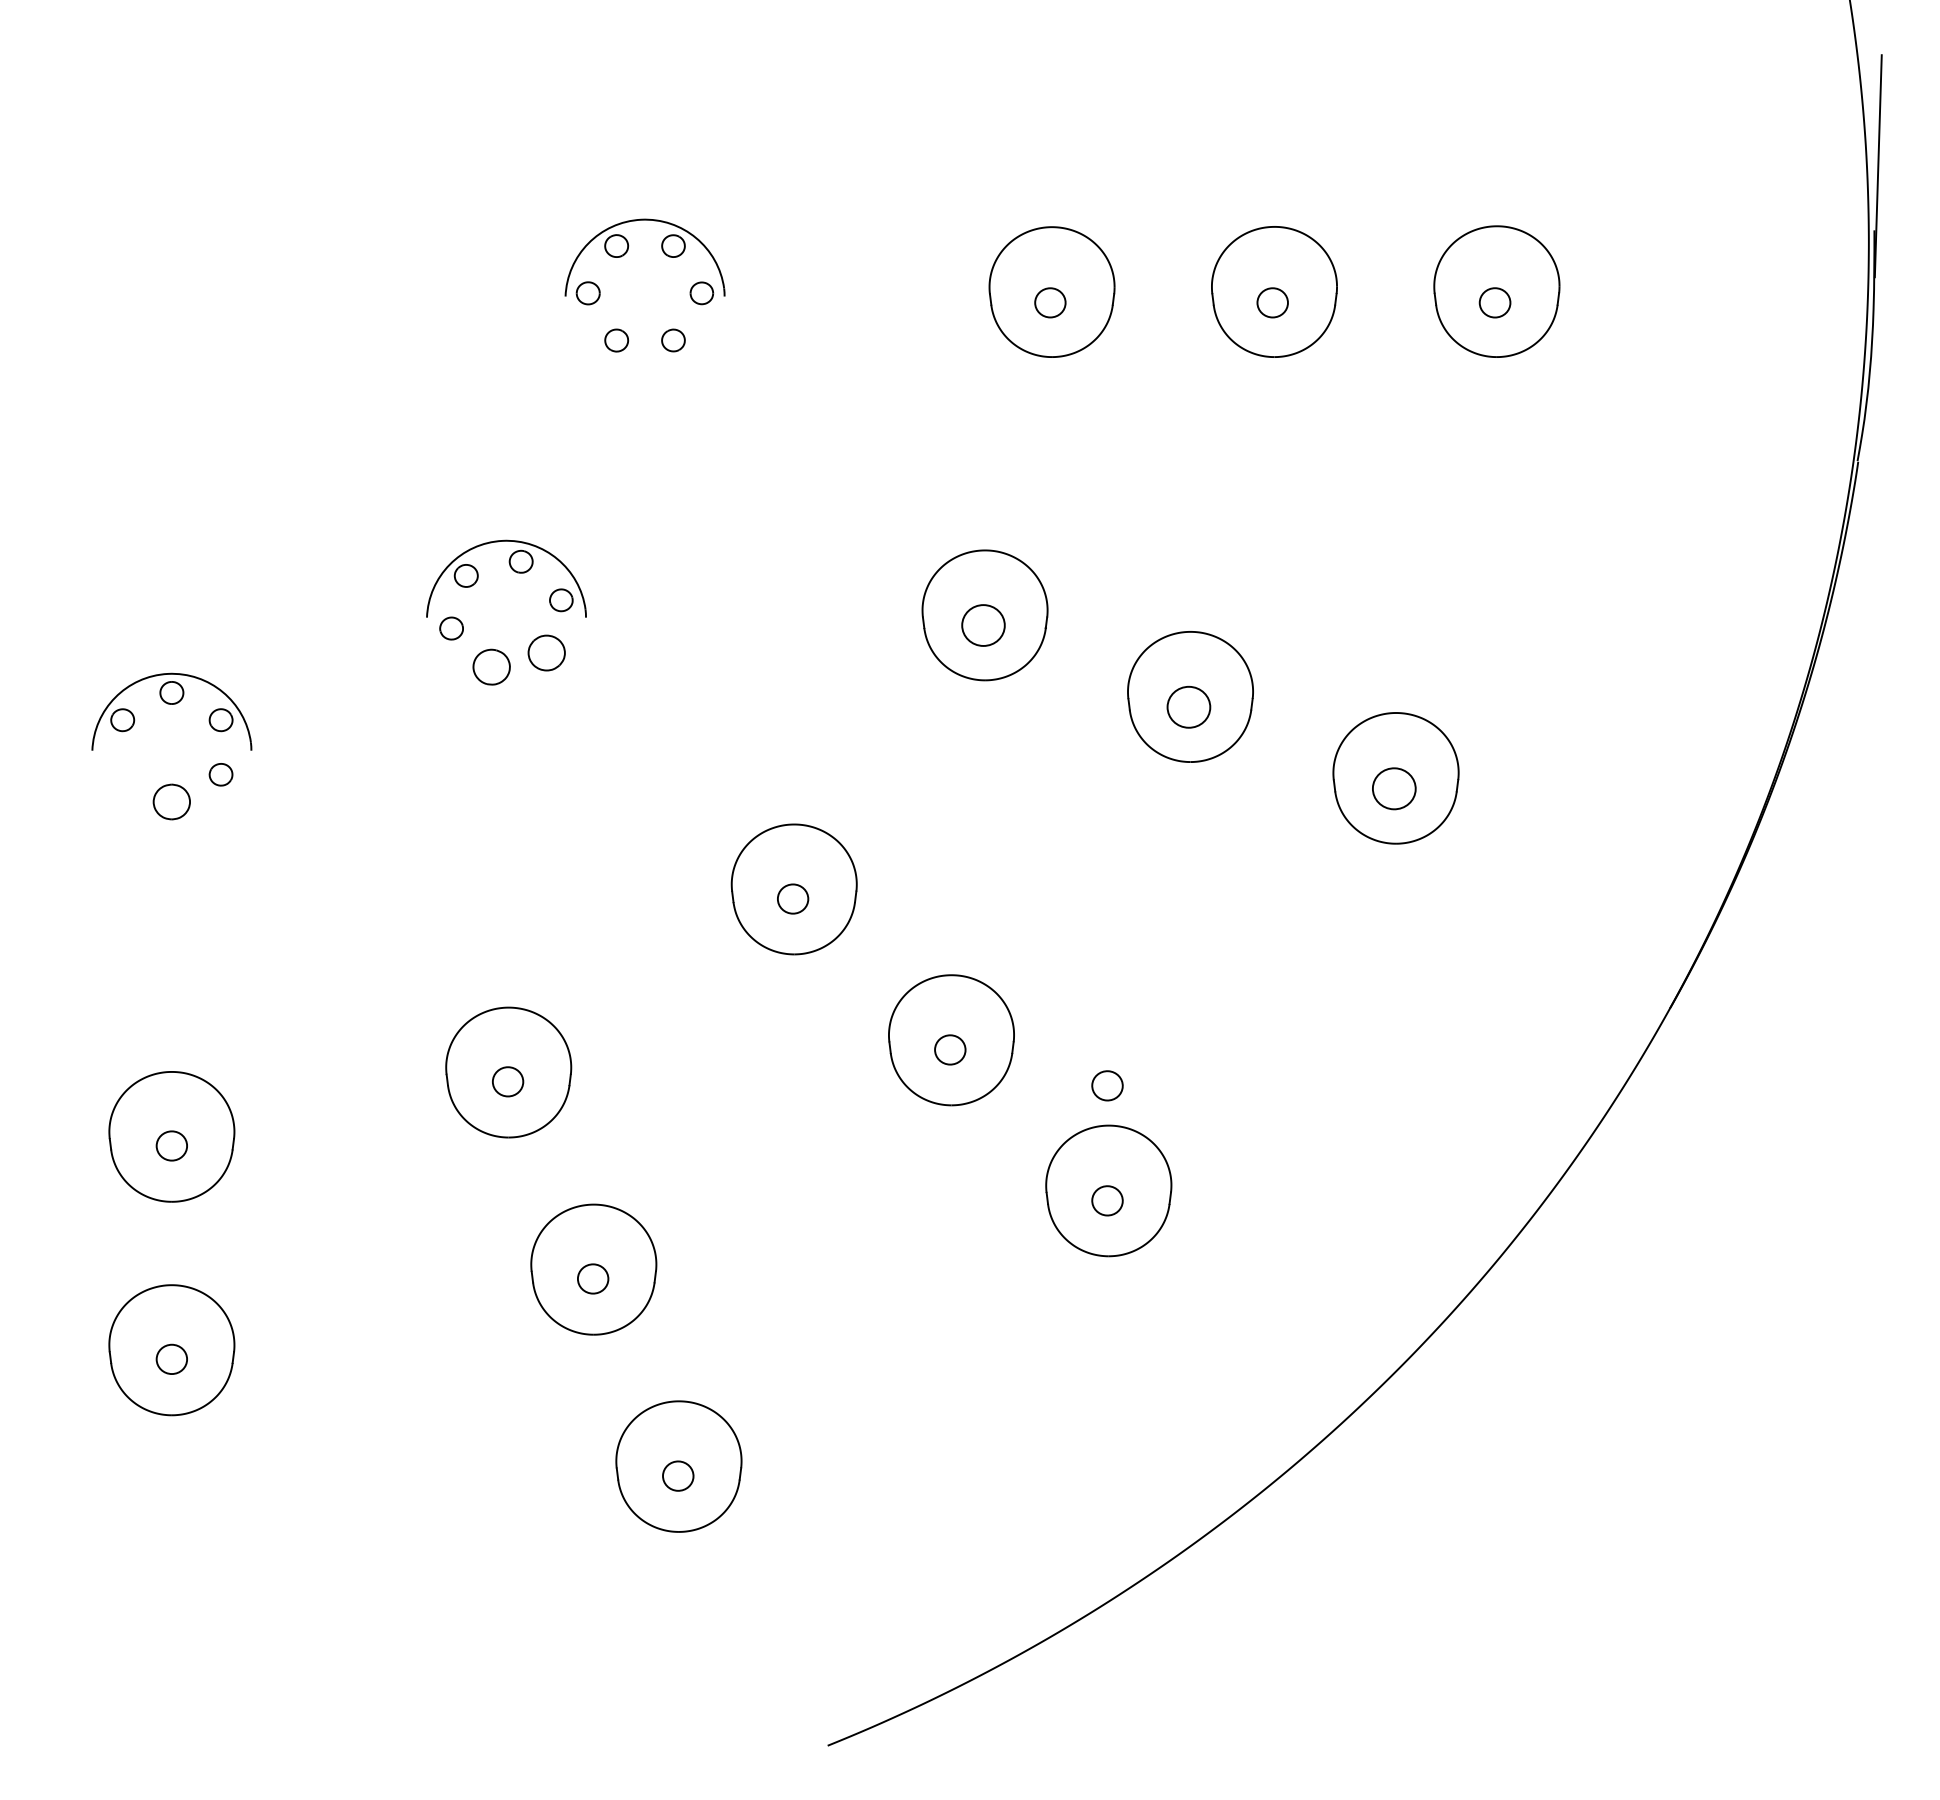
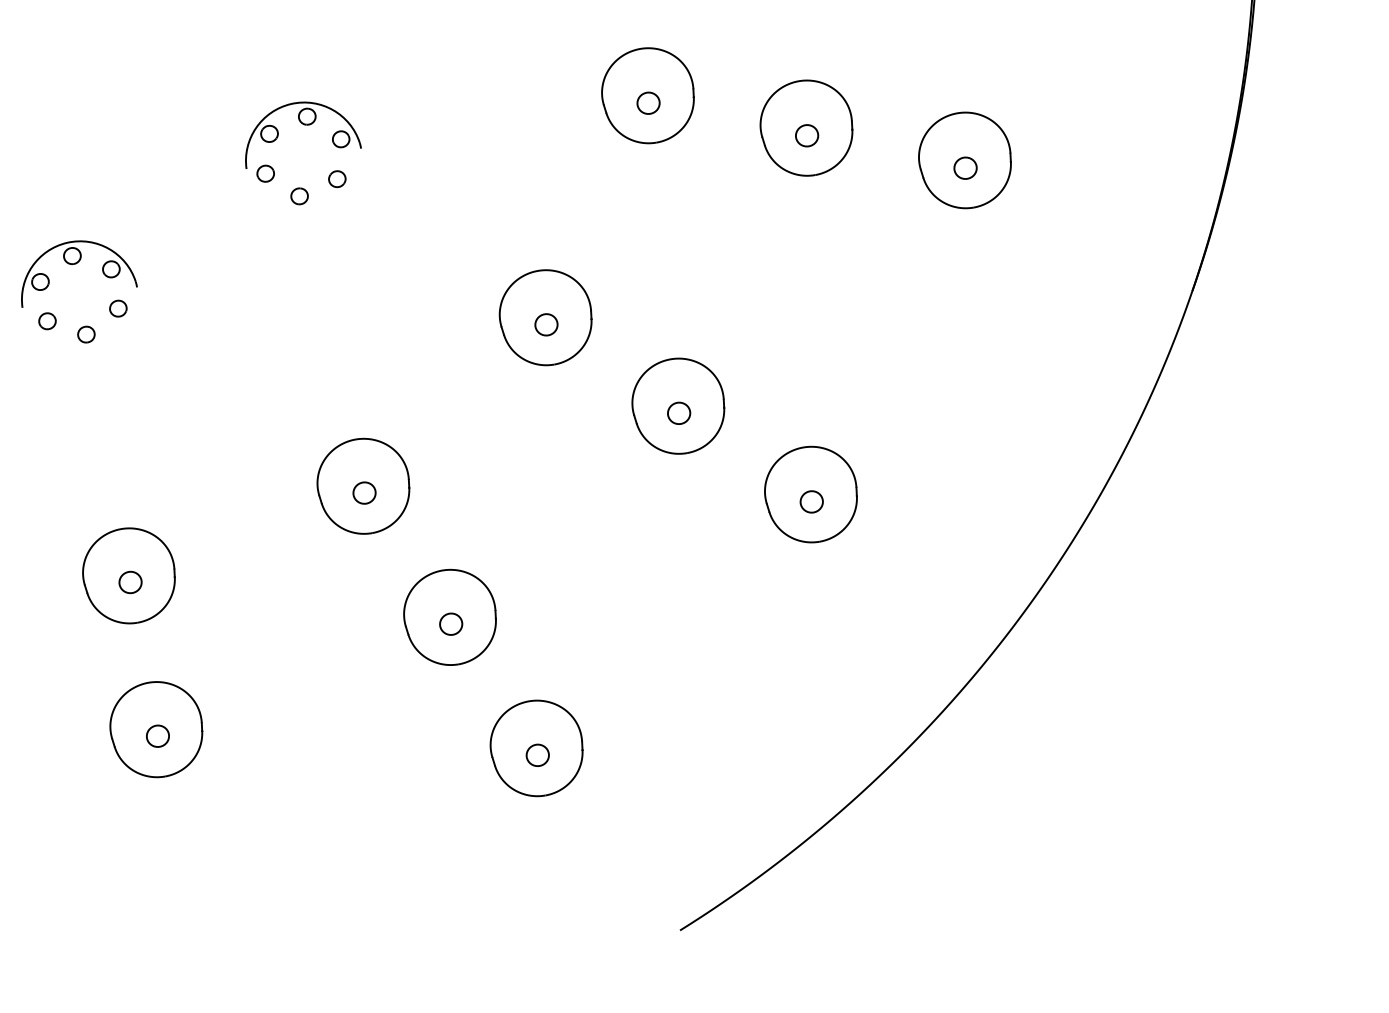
part: (983, 625) -> (648, 103), size x0.71
part: (546, 652) -> (337, 178), size x0.62
part: (491, 666) -> (299, 195), size x0.62
part: (1188, 706) -> (806, 135), size x0.71
part: (122, 774) -> (47, 321), added
part: (1394, 788) -> (965, 167), size x0.71
part: (171, 801) -> (86, 334), size x0.62
part: (1107, 1085) -> (796, 418), removed

